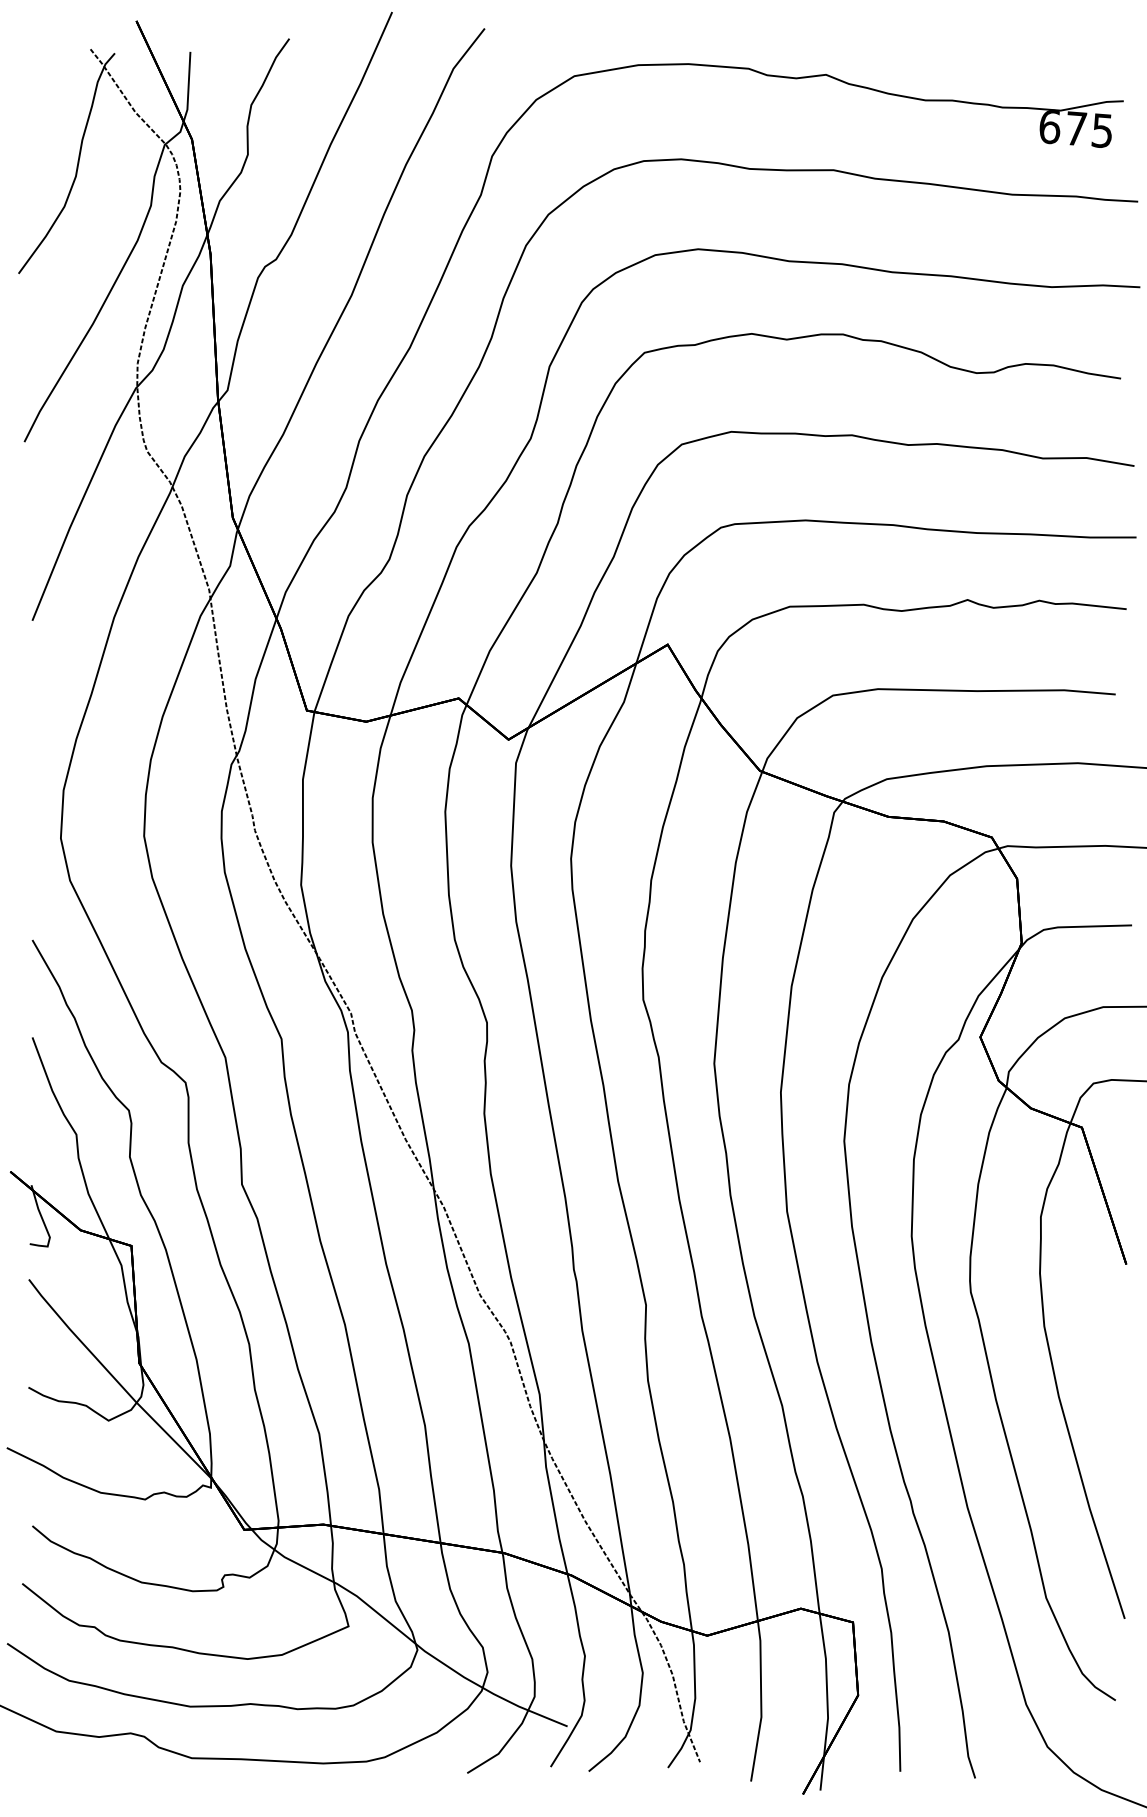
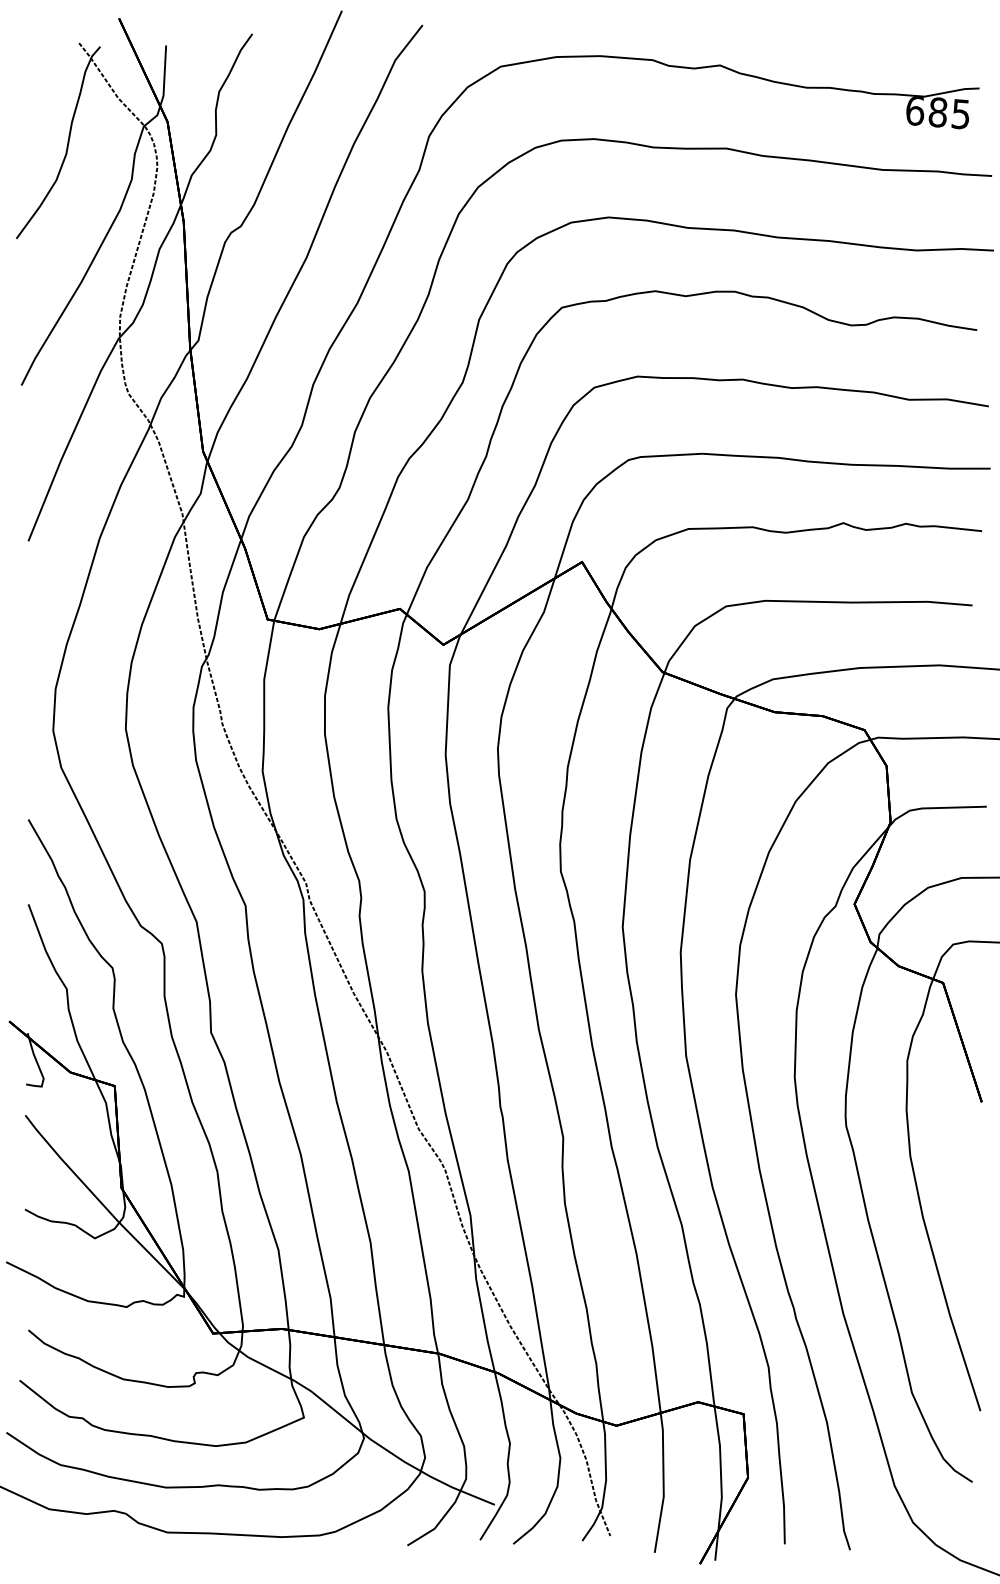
text: (1076, 128) -> (938, 112), 675 -> 685

